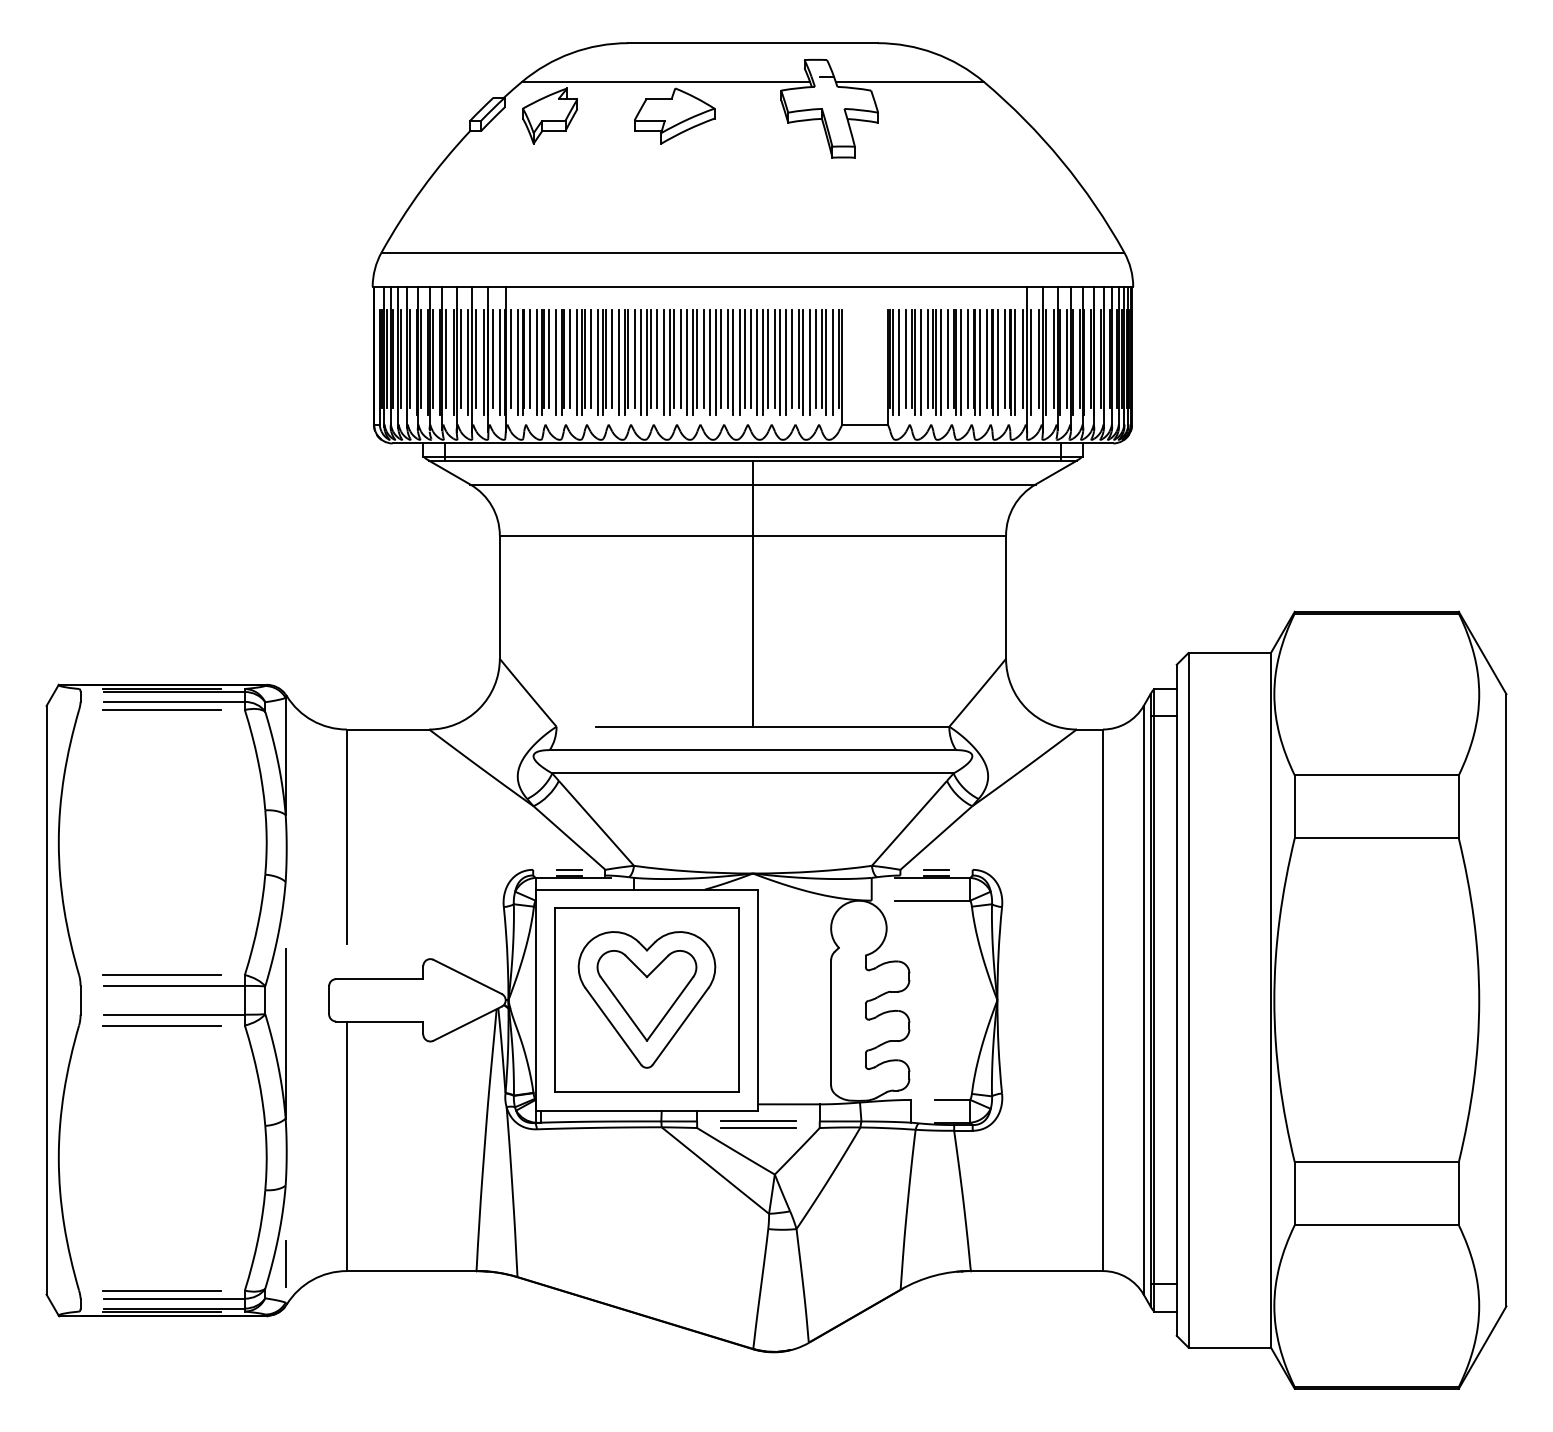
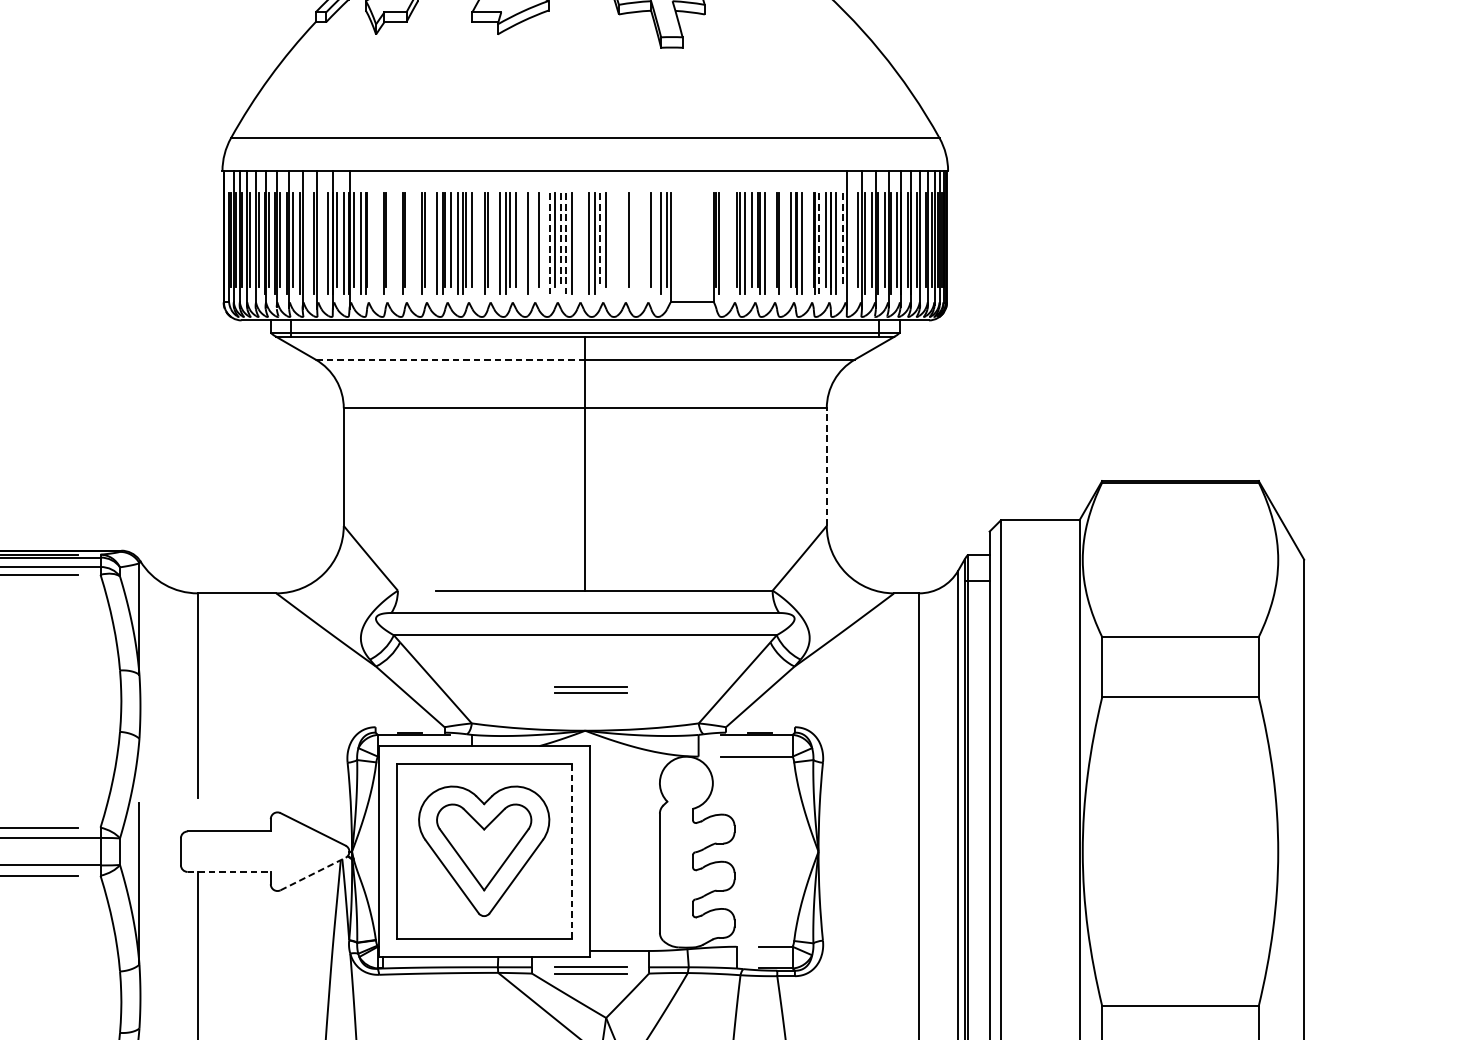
line: (460, 359) -> (306, 240), removed
line: (476, 359) -> (321, 240), removed
line: (529, 359) -> (372, 240), removed
line: (549, 359) -> (391, 240), removed
line: (569, 359) -> (410, 240), removed
line: (590, 359) -> (430, 240), removed
line: (657, 359) -> (494, 240), removed
line: (697, 359) -> (532, 240), removed
line: (727, 359) -> (561, 240), solid -> dashed
line: (744, 359) -> (577, 240), removed
line: (751, 359) -> (583, 240), removed
line: (768, 359) -> (600, 240), solid -> dashed
line: (792, 359) -> (623, 240), removed
line: (815, 359) -> (644, 240), removed
line: (906, 359) -> (731, 240), removed
line: (948, 359) -> (771, 240), removed
line: (987, 359) -> (809, 240), removed
line: (1022, 359) -> (842, 240), solid -> dashed
line: (536, 362) -> (378, 243), removed
line: (556, 362) -> (397, 243), removed
line: (576, 362) -> (416, 243), removed
line: (641, 362) -> (478, 243), removed
line: (686, 362) -> (521, 243), removed
line: (709, 362) -> (543, 243), removed
line: (779, 362) -> (610, 243), removed
line: (786, 362) -> (617, 243), removed
line: (803, 362) -> (633, 243), removed
line: (809, 362) -> (639, 243), removed
line: (826, 362) -> (655, 243), removed
line: (899, 362) -> (725, 243), removed
line: (961, 362) -> (784, 243), removed
line: (1031, 362) -> (851, 243), removed
line: (716, 363) -> (550, 244), solid -> dashed
line: (733, 363) -> (566, 244), solid -> dashed
line: (998, 363) -> (819, 244), solid -> dashed
line: (611, 484) -> (450, 359), solid -> dashed
line: (1006, 597) -> (827, 467), solid -> dashed
part: (758, 830) -> (590, 689), added
line: (568, 869) -> (409, 726), removed
line: (936, 869) -> (760, 726), removed
line: (738, 1000) -> (571, 851), solid -> dashed
line: (379, 1021) -> (228, 871), solid -> dashed
line: (468, 1023) -> (313, 873), solid -> dashed

